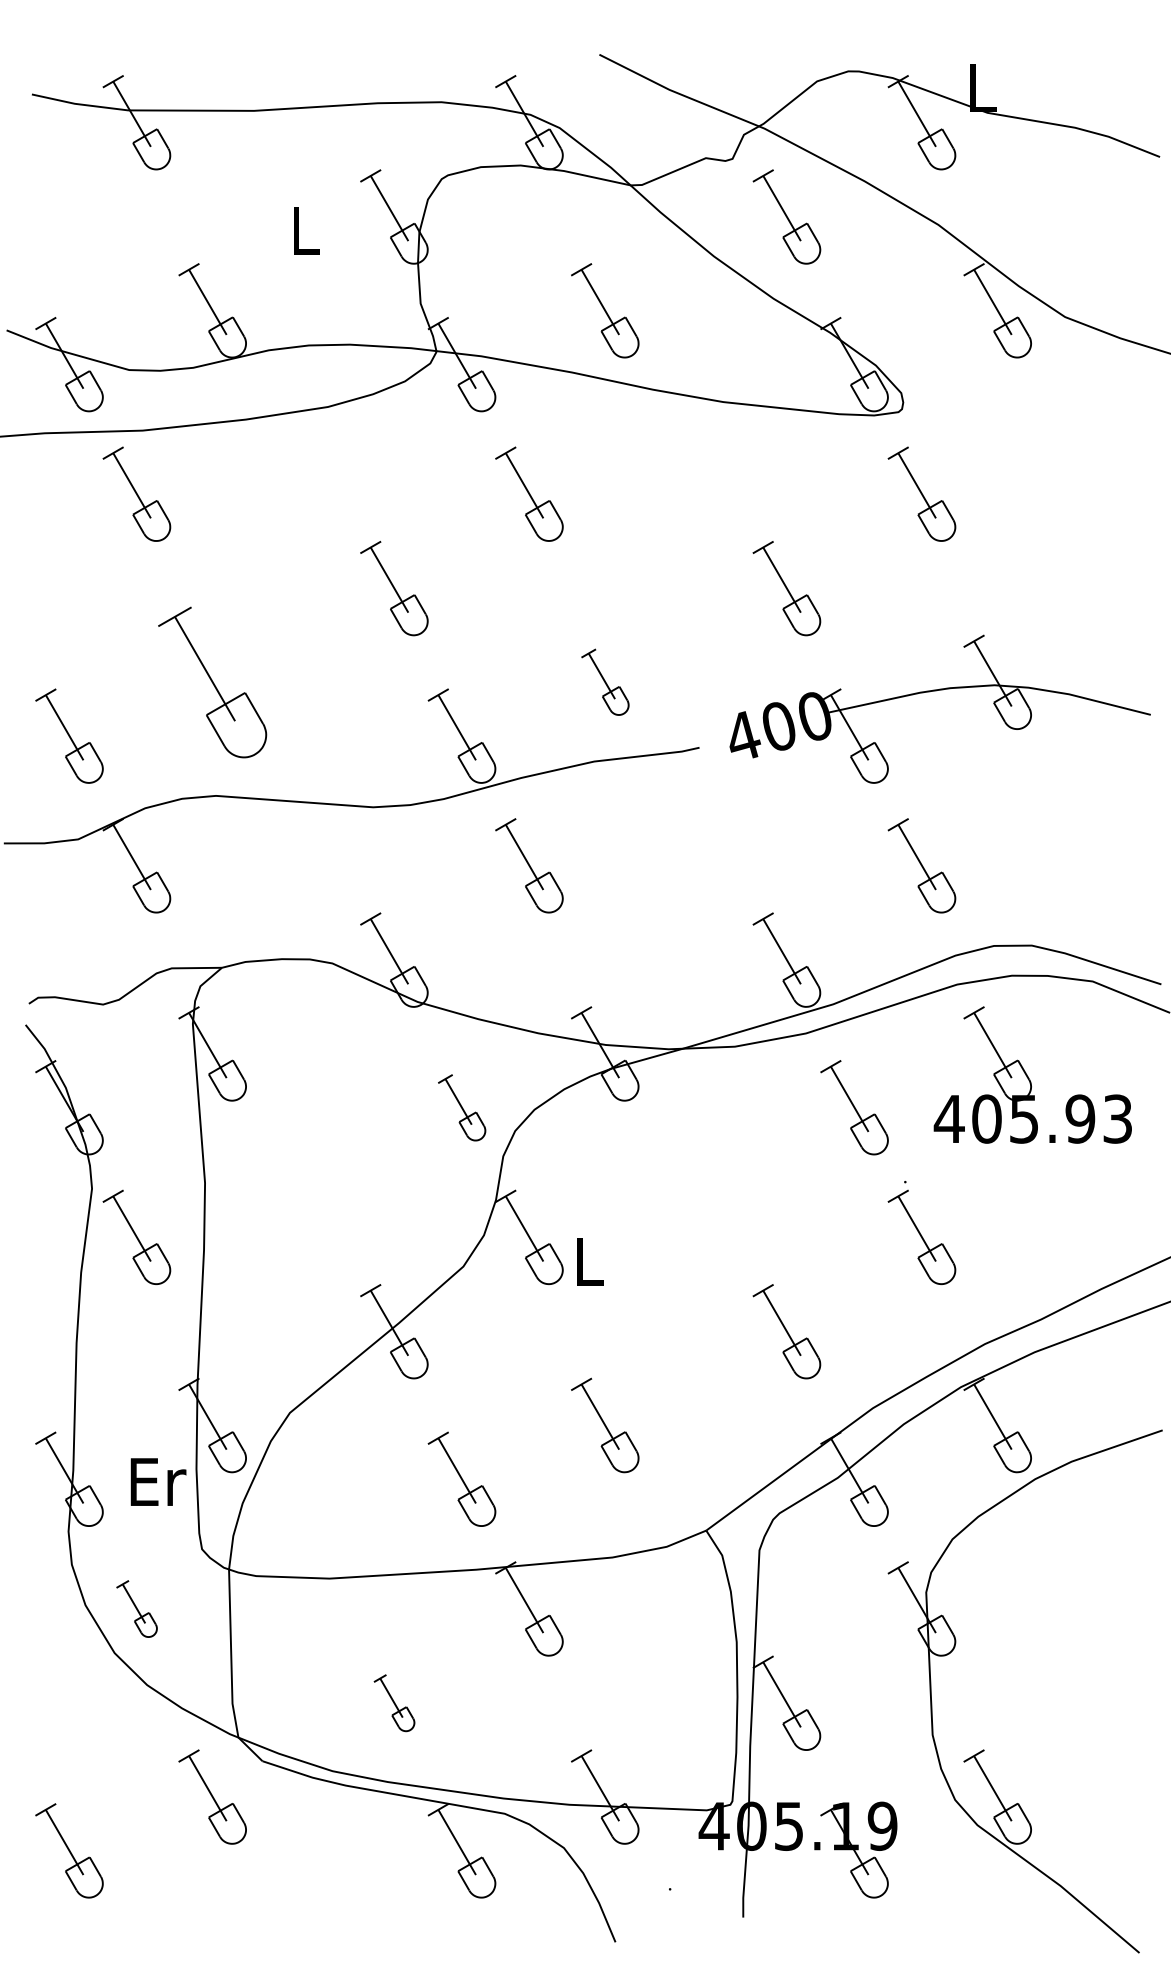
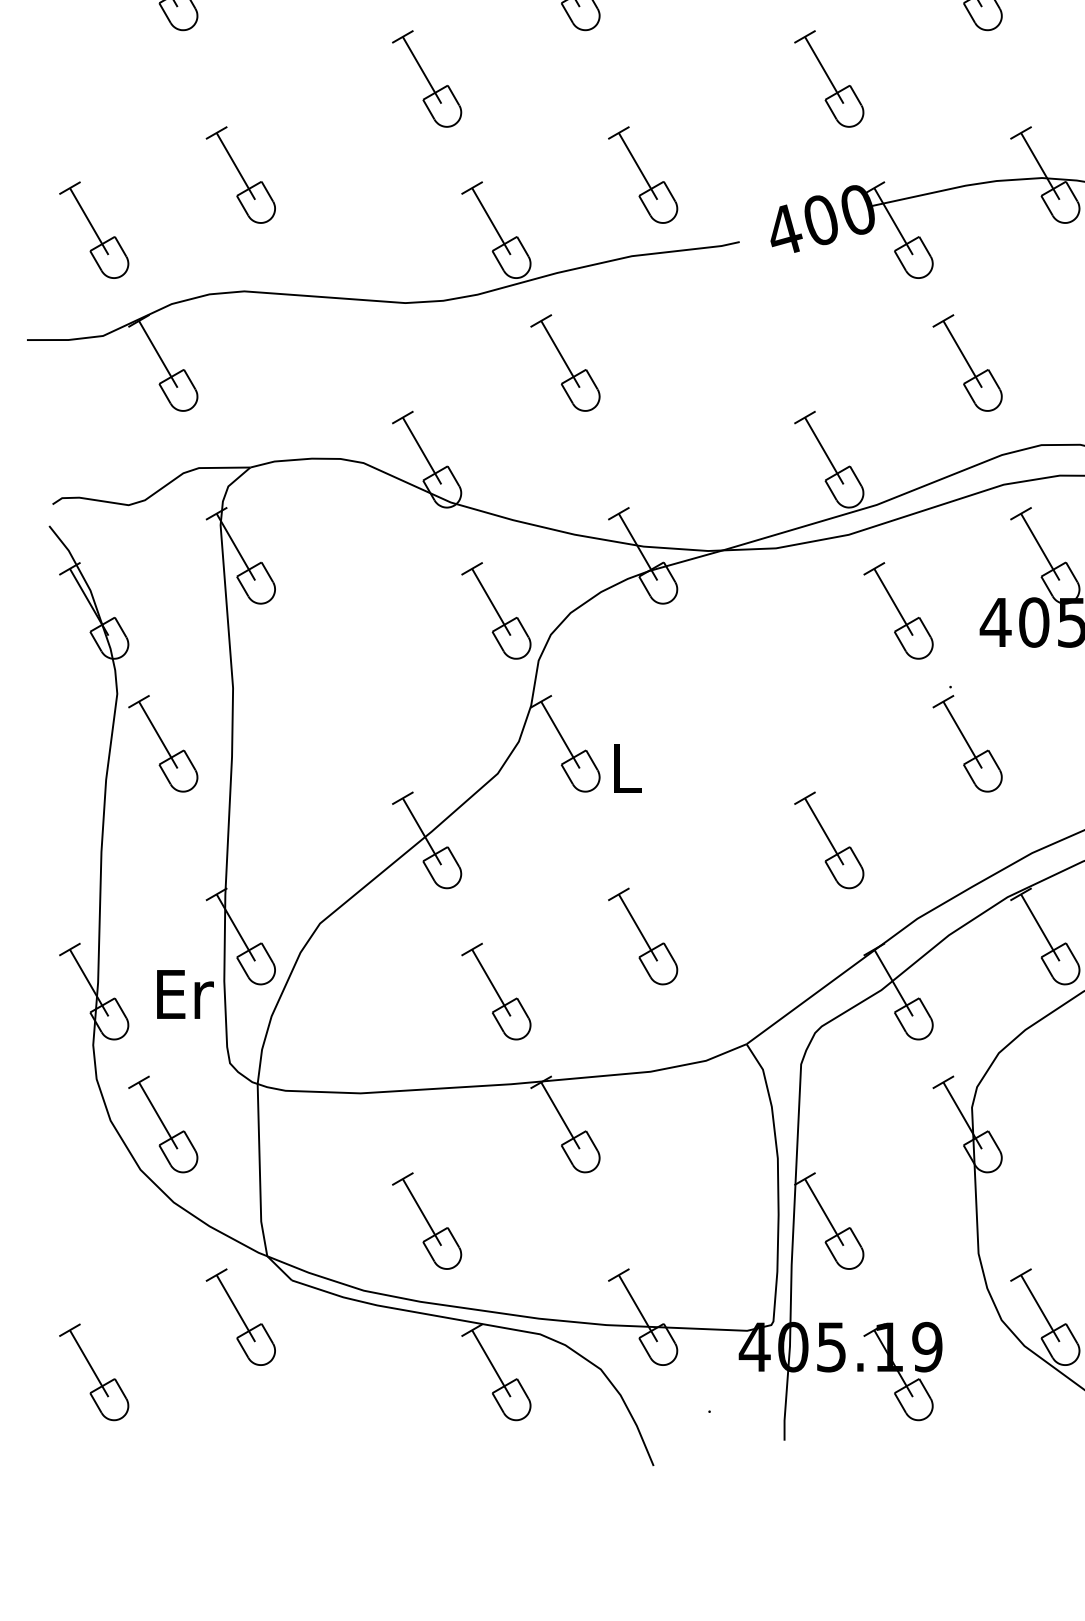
part: (212, 681) -> (240, 174), size x0.62
part: (605, 681) -> (643, 174), size x1.43
part: (461, 1107) -> (495, 610), size x1.43
part: (136, 1608) -> (162, 1123), size x1.67
part: (394, 1702) -> (427, 1220), size x1.67

